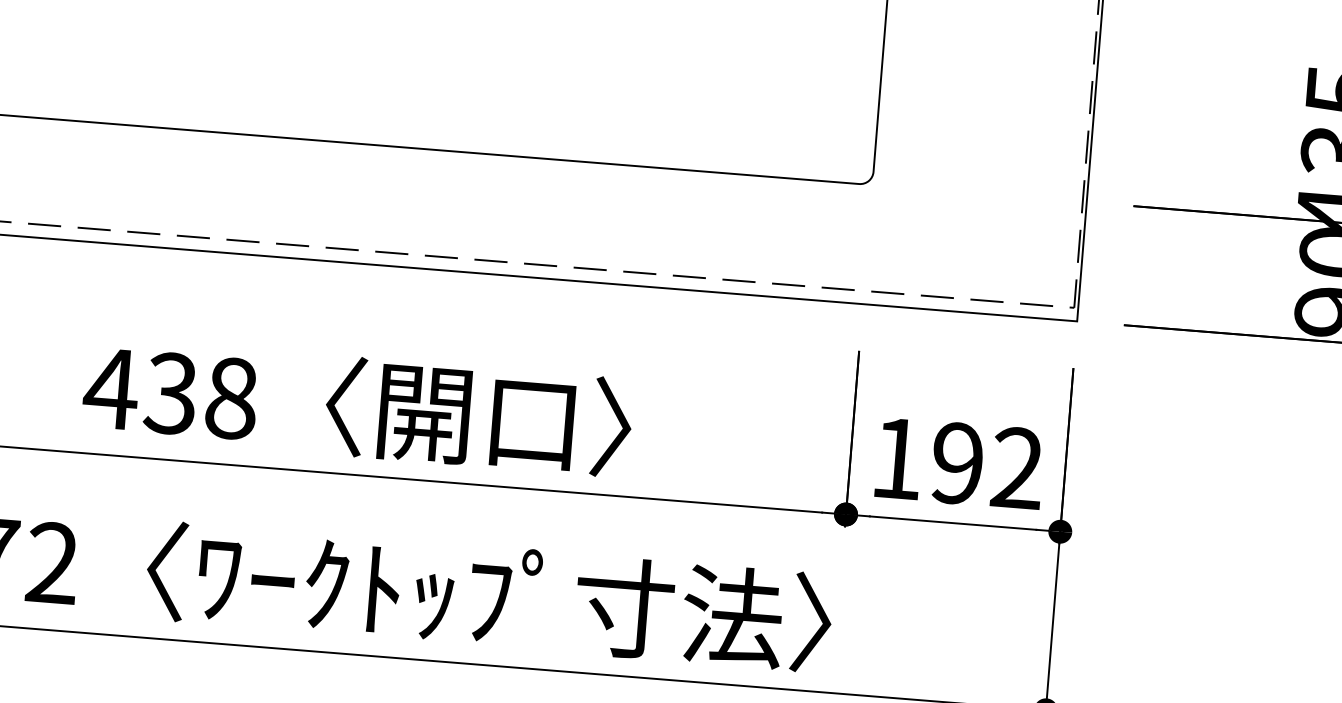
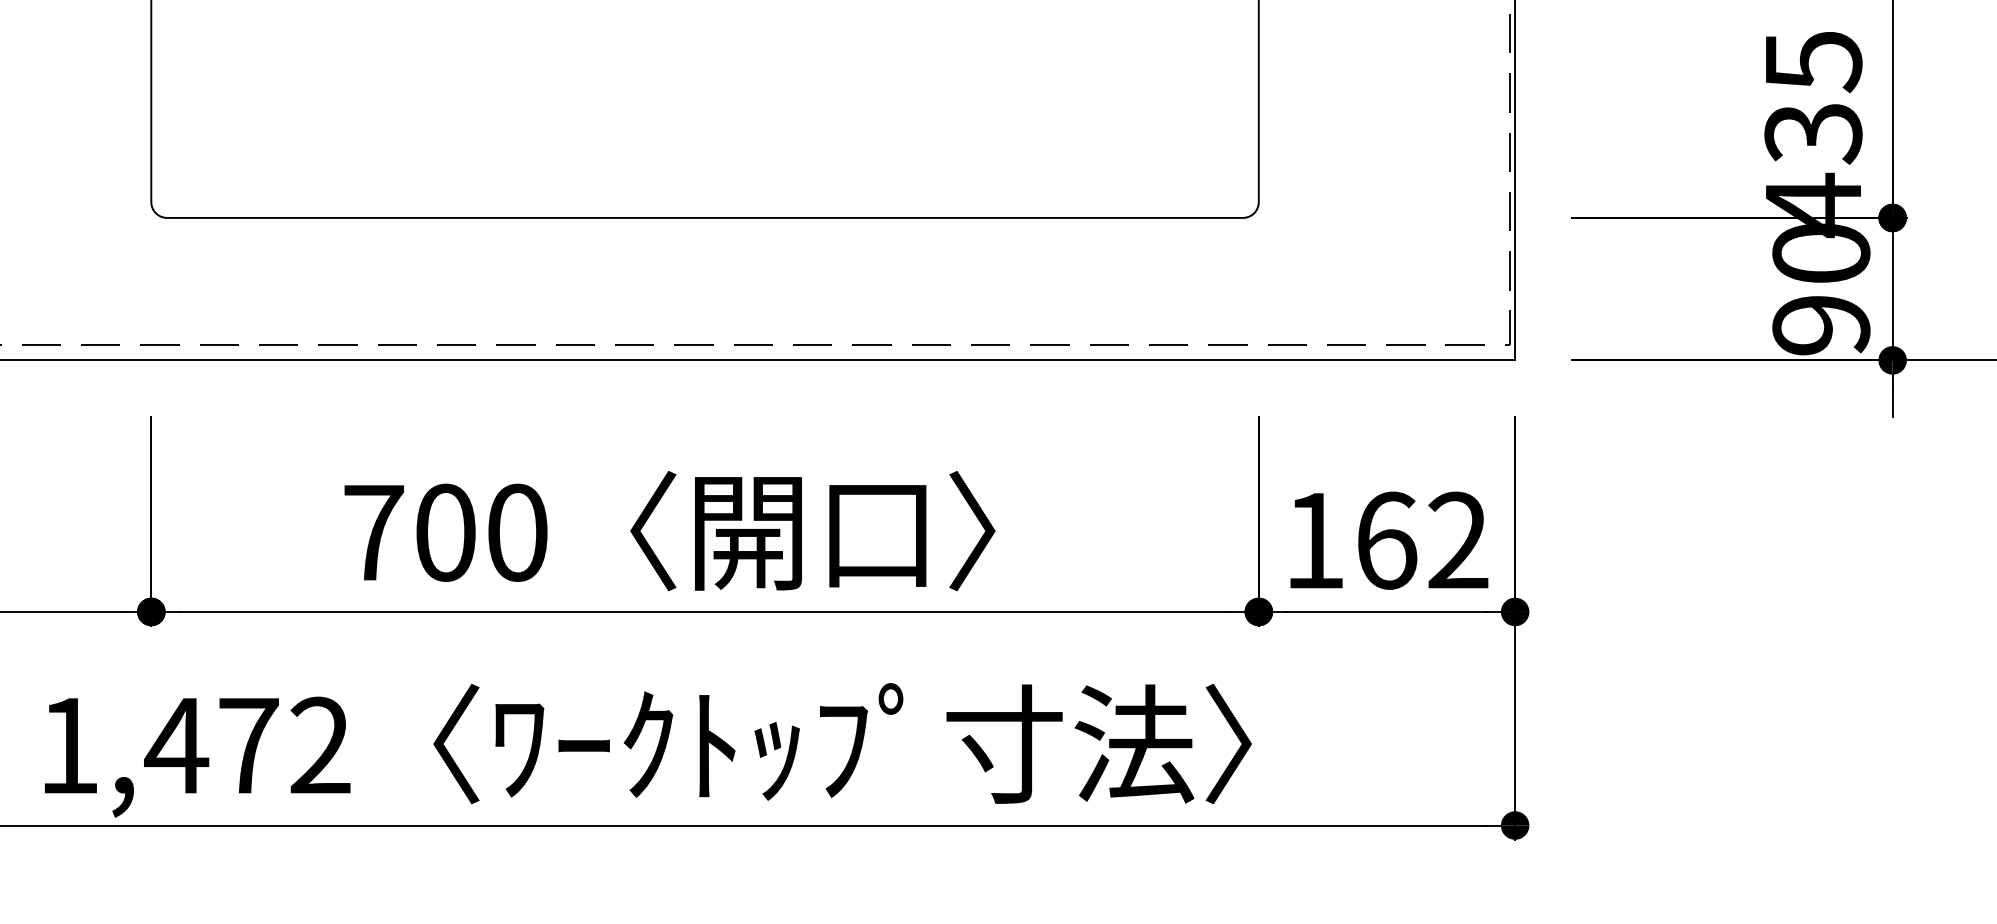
text: (169, 393) -> (443, 532), 438 -> 700
text: (957, 463) -> (1386, 540), 192 -> 162

